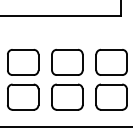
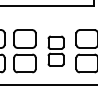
part: (66, 80) -> (55, 51), size x0.7

